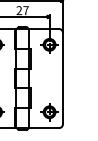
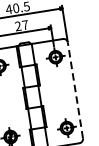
line: (62, 78) -> (74, 90), solid -> dashed

